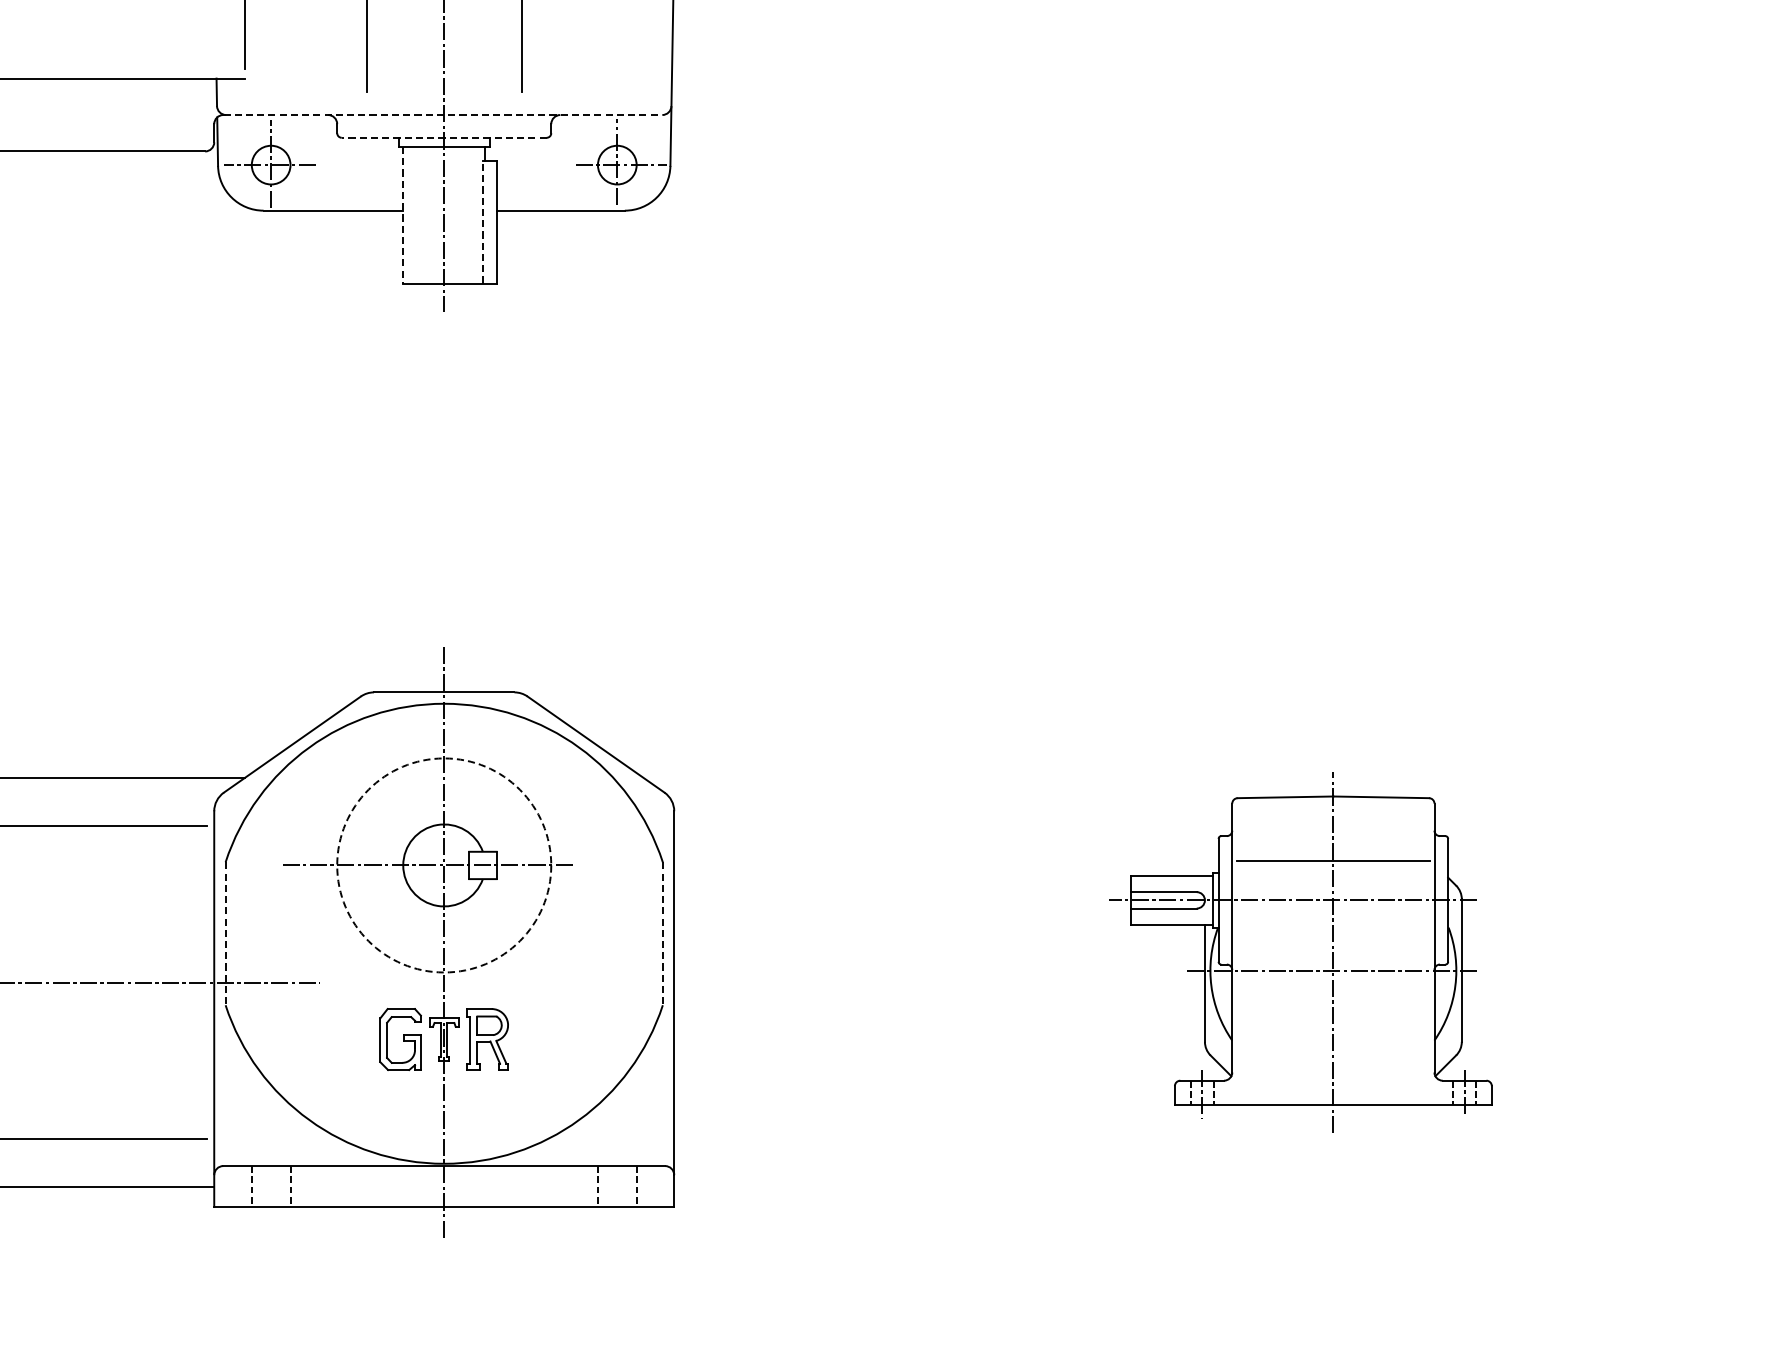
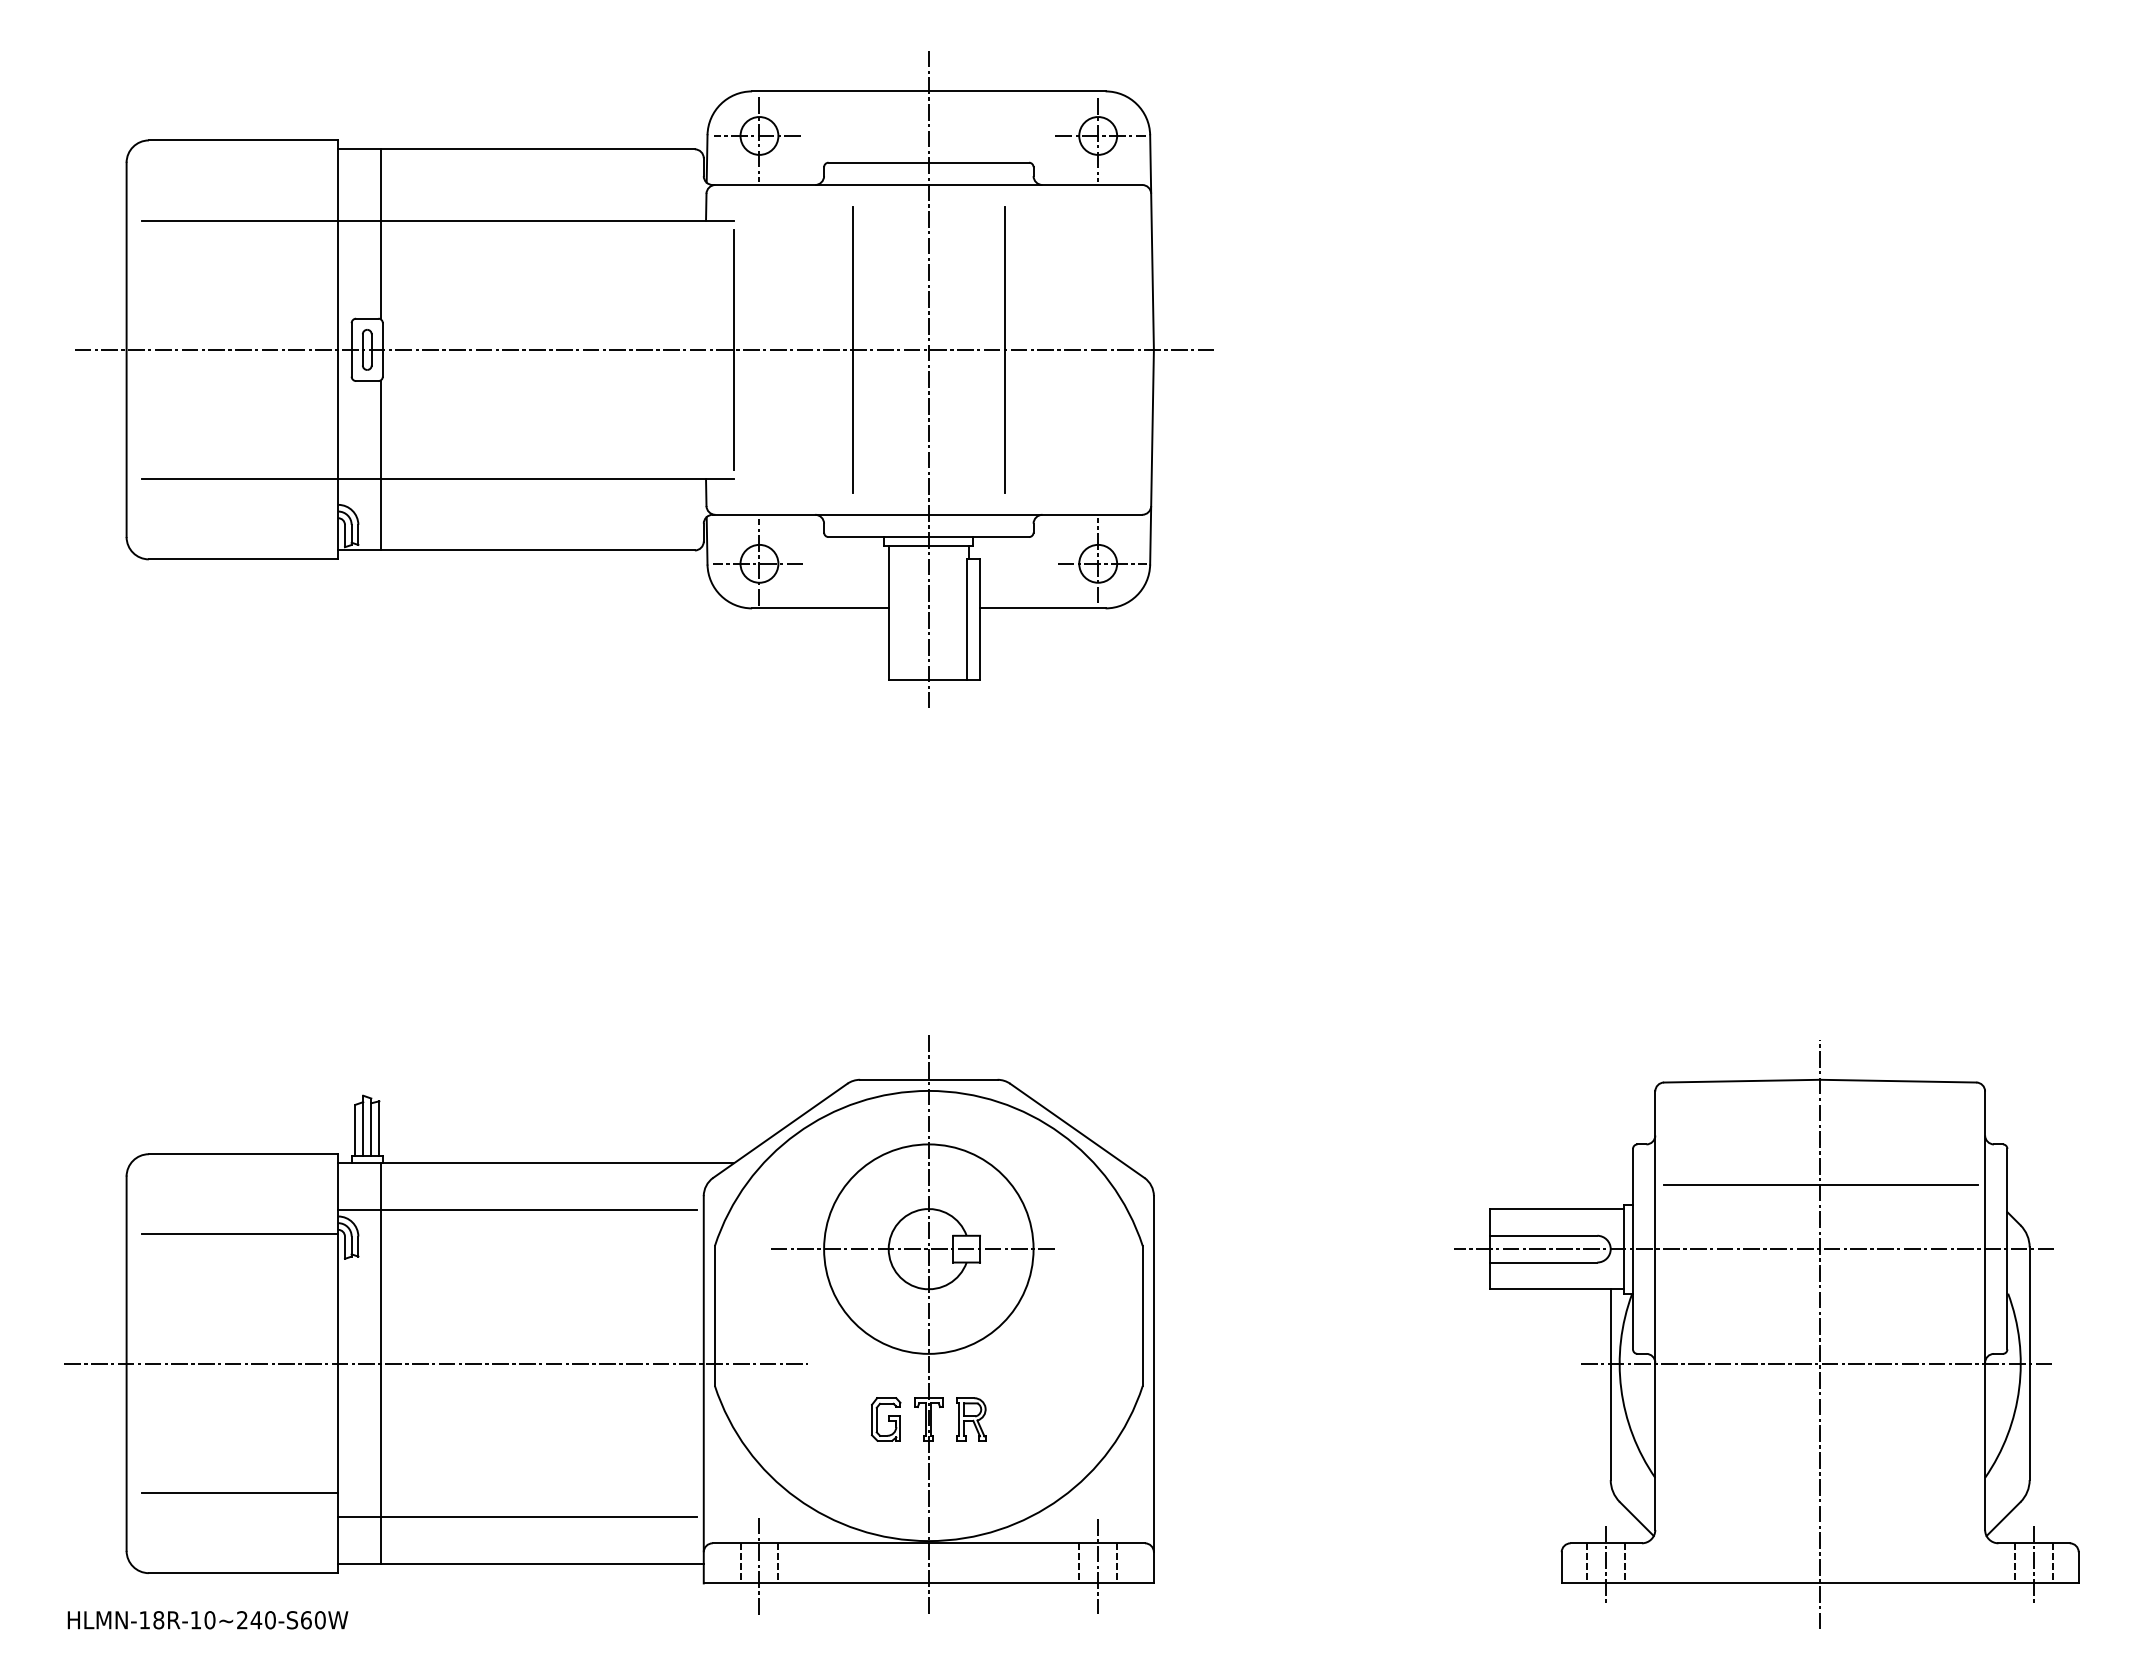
line: (442, 114) -> (927, 514), dashed -> solid
line: (443, 138) -> (928, 537), dashed -> solid
line: (403, 214) -> (888, 612), dashed -> solid
line: (482, 222) -> (966, 619), dashed -> solid
circle: (443, 864) -> (928, 1248), dashed -> solid
line: (225, 934) -> (714, 1316), dashed -> solid
line: (662, 934) -> (1142, 1316), dashed -> solid
part: (1300, 952) -> (1766, 1334), size x1.67
part: (400, 1039) -> (886, 1419), size x0.71
part: (487, 1039) -> (971, 1419), size x0.71
line: (617, 1188) -> (1098, 1565), added
line: (271, 1189) -> (759, 1566), added

